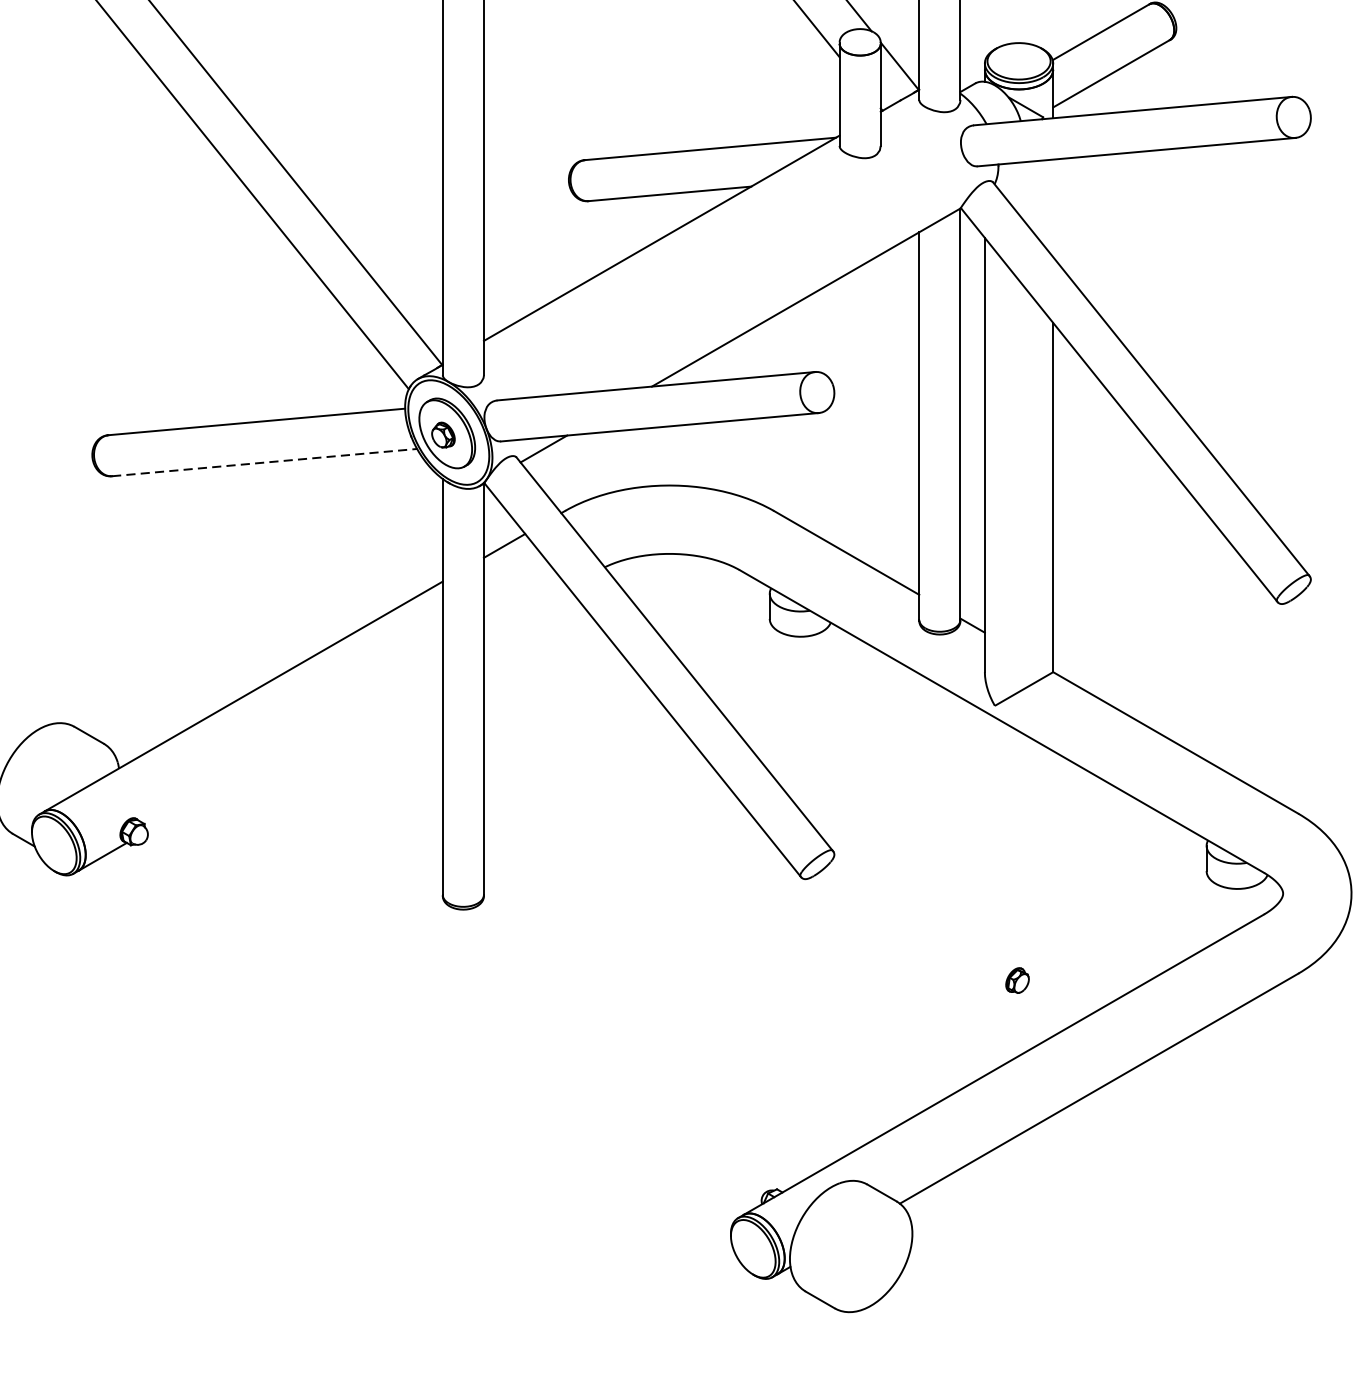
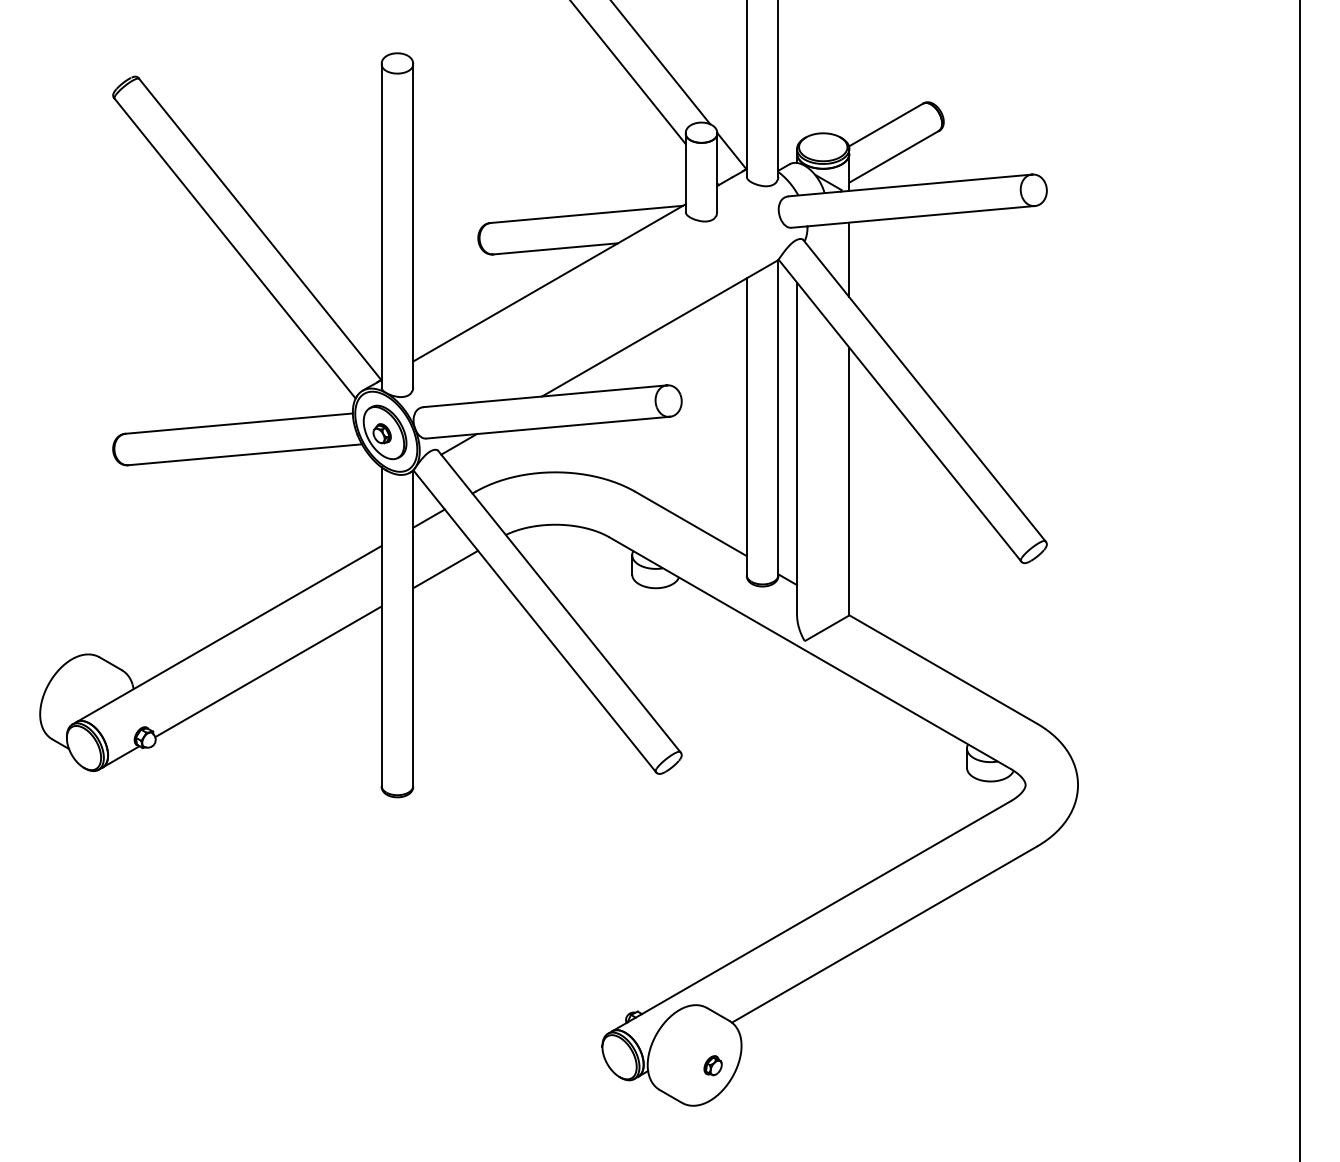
line: (1053, 207) -> (849, 259), added
line: (265, 462) -> (245, 454), dashed -> solid
line: (526, 612) -> (445, 569), added
line: (295, 745) -> (268, 671), added
part: (1016, 980) -> (712, 1065), moved

